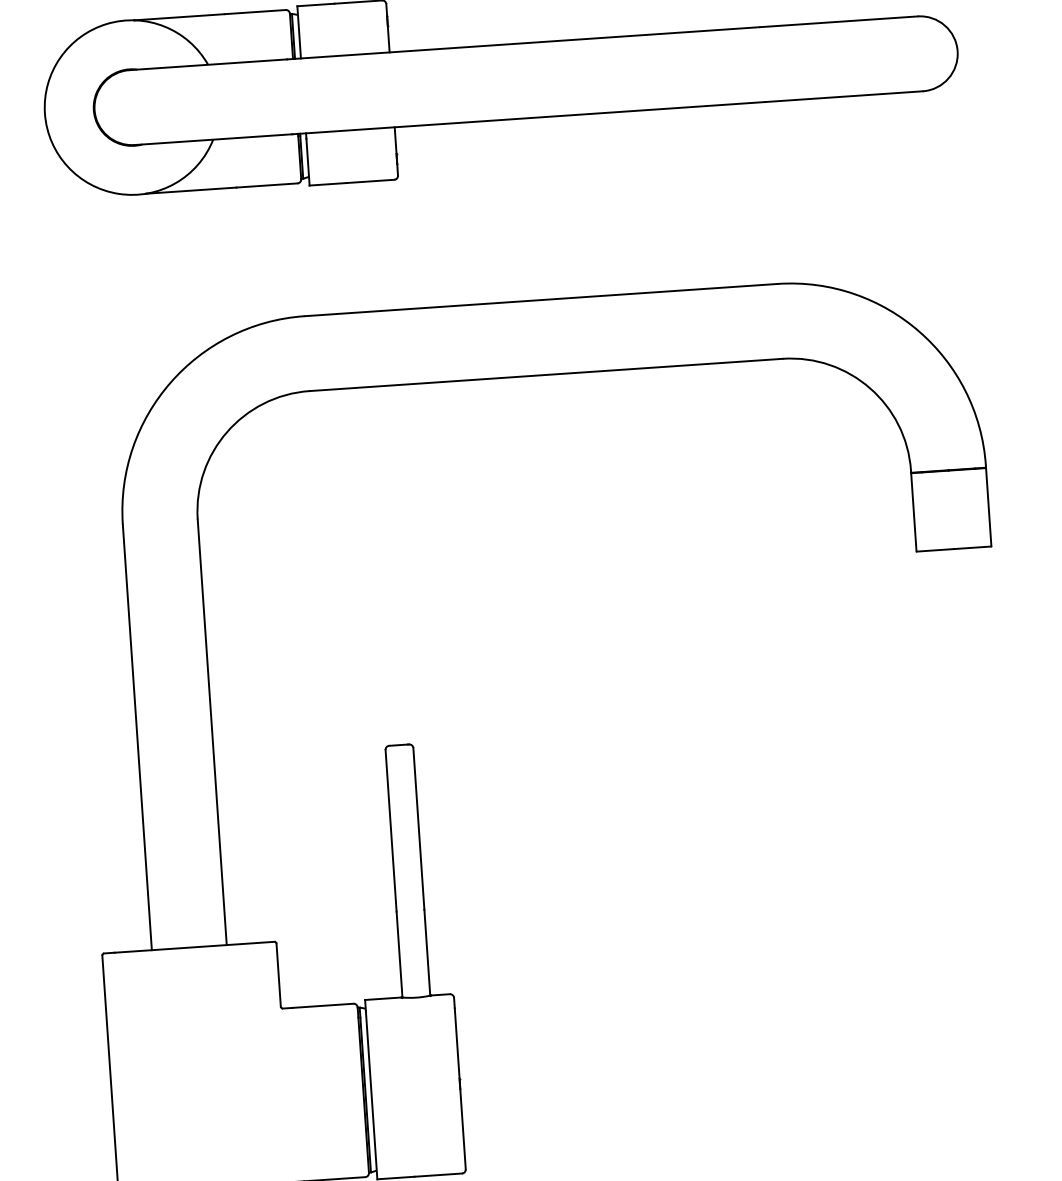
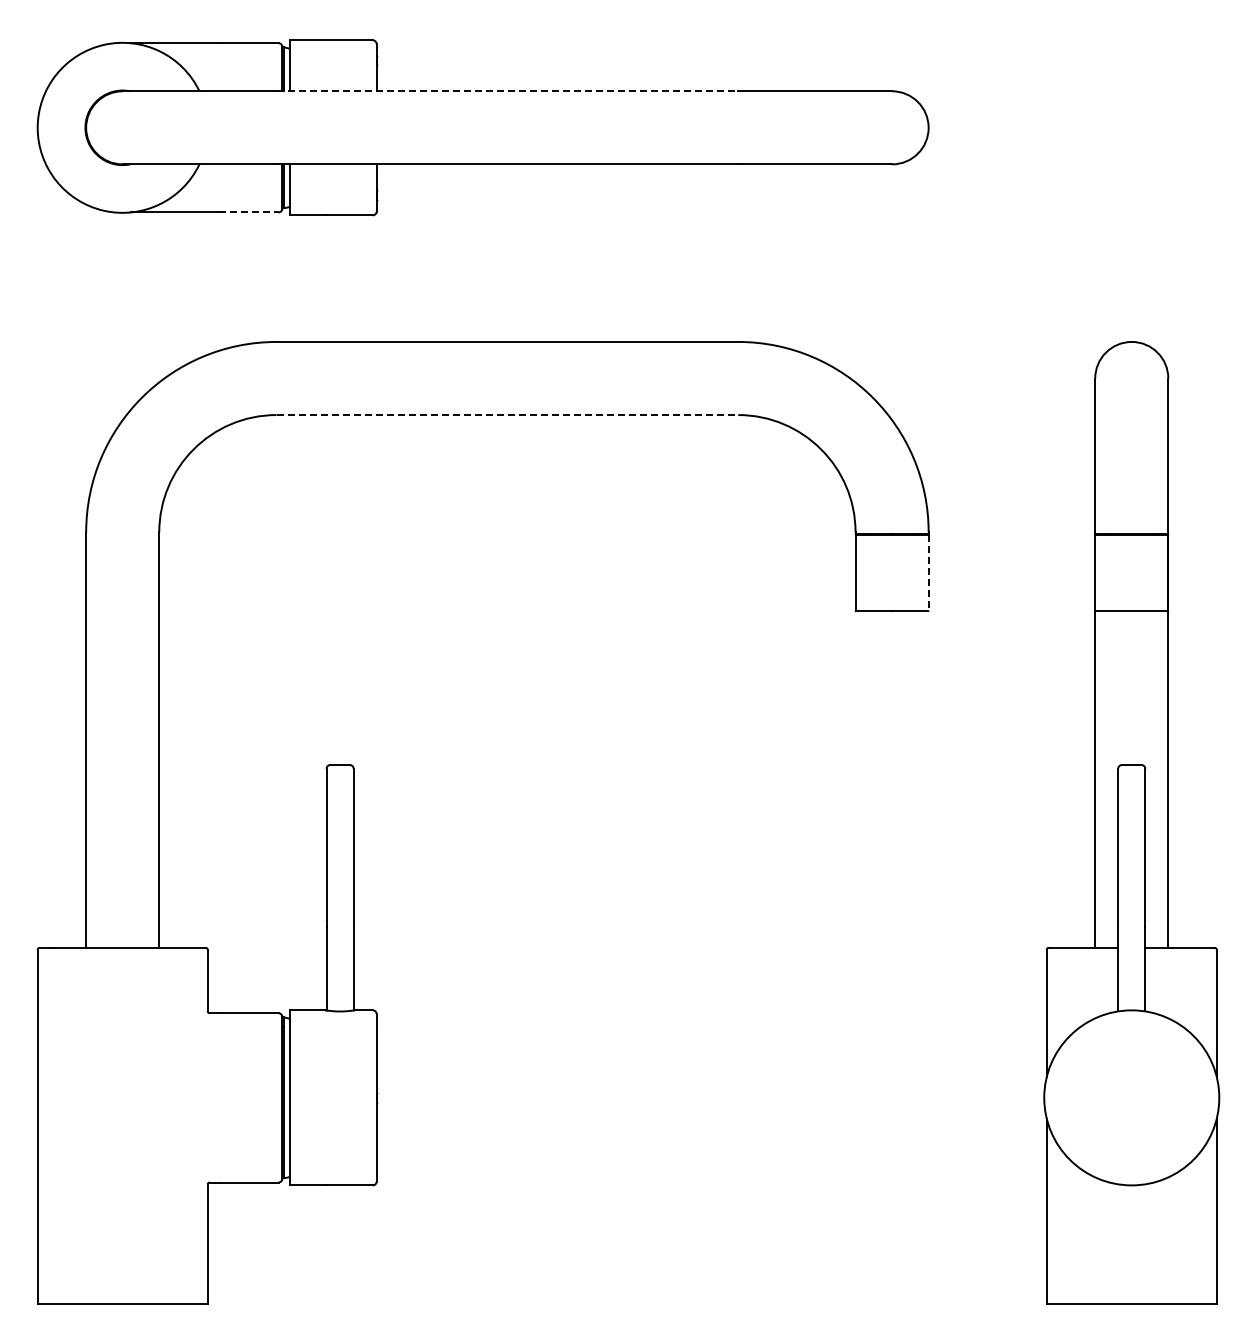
line: (523, 43) -> (507, 91), solid -> dashed
line: (266, 185) -> (248, 212), solid -> dashed
line: (546, 375) -> (507, 415), solid -> dashed
line: (988, 506) -> (928, 572), solid -> dashed

